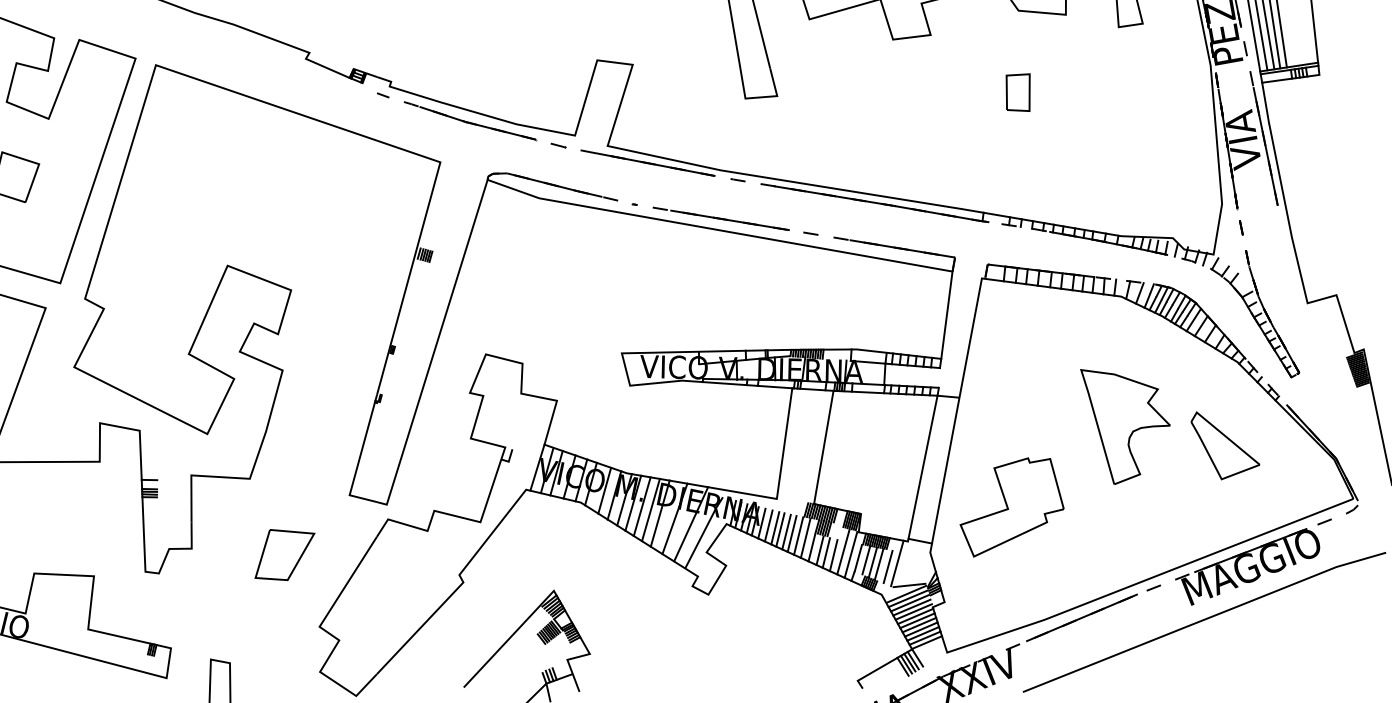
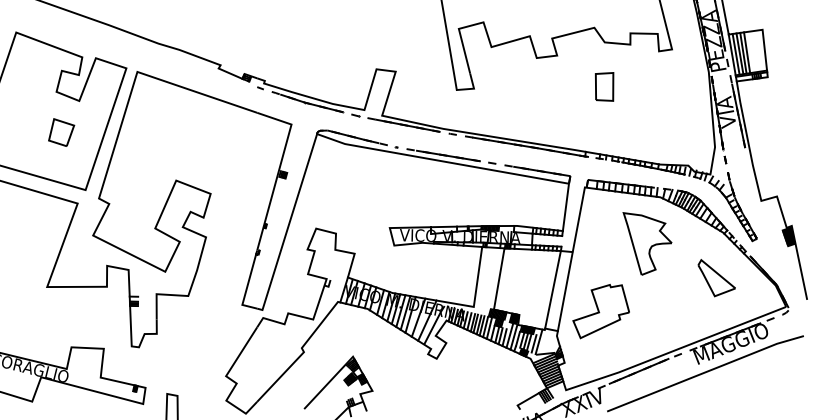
part: (1018, 92) -> (604, 86), size x1.4
part: (1125, 426) -> (647, 243), moved
part: (285, 553) -> (207, 336), removed

